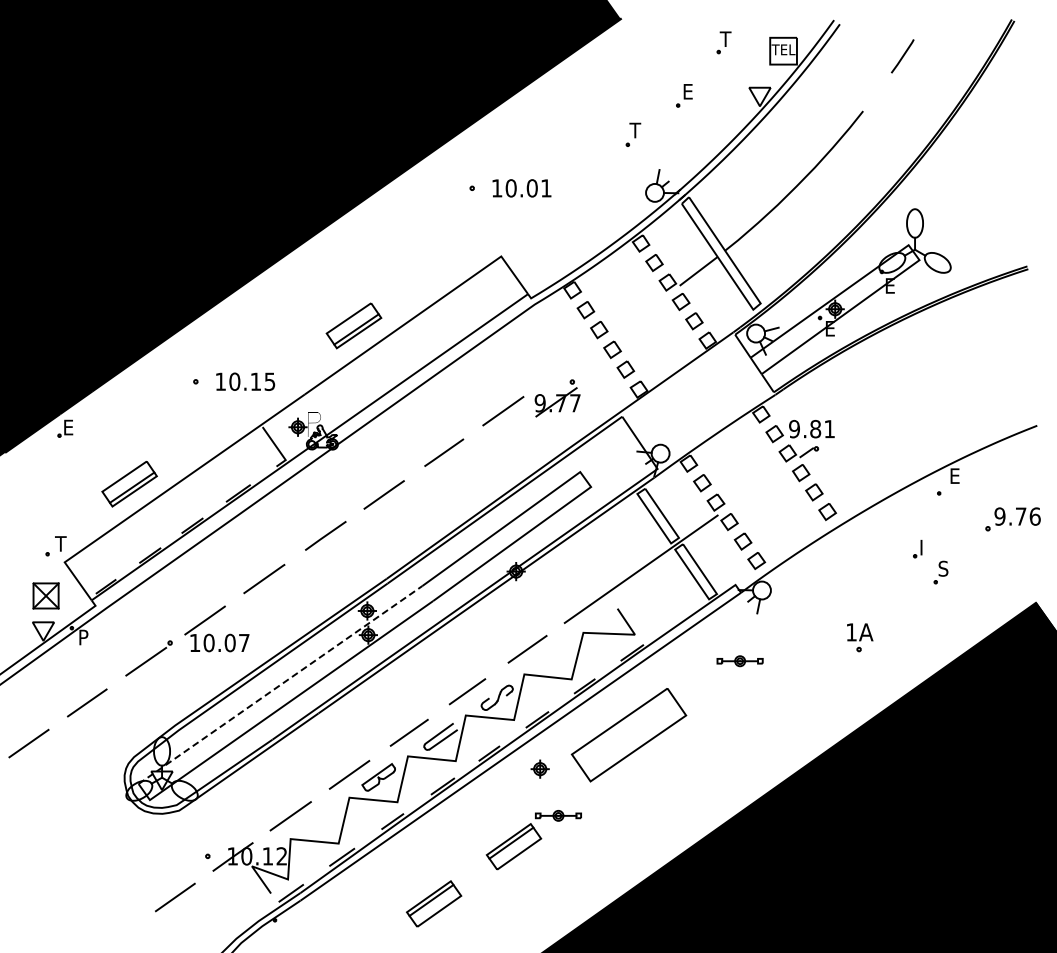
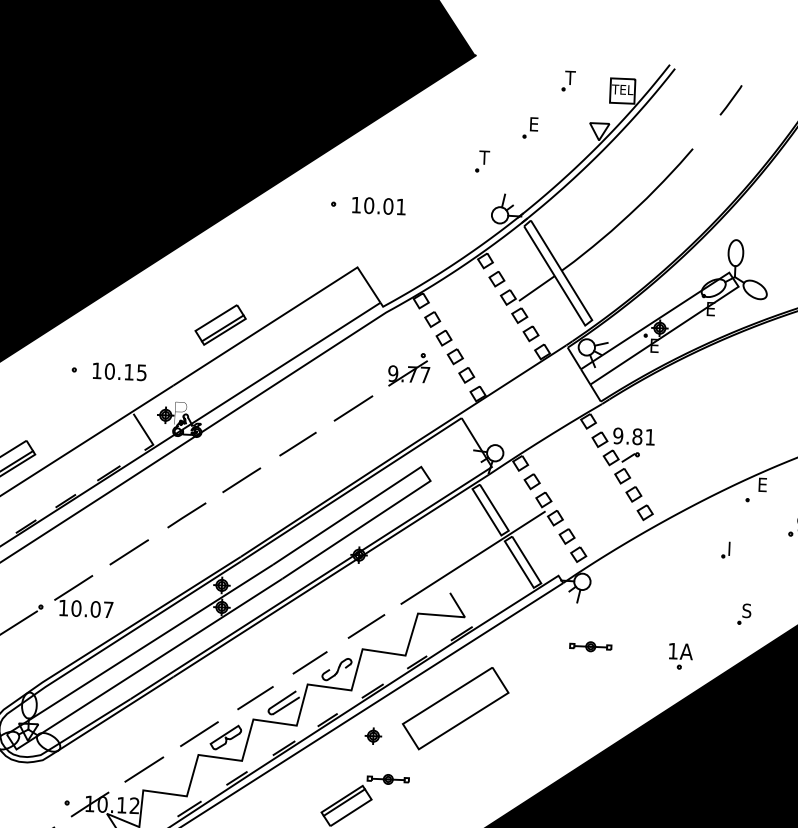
part: (557, 398) -> (409, 370), moved
part: (940, 572) -> (744, 614), moved
part: (860, 637) -> (681, 656), moved
part: (739, 661) -> (590, 646), moved
line: (280, 684) -> (139, 649), dashed -> solid

